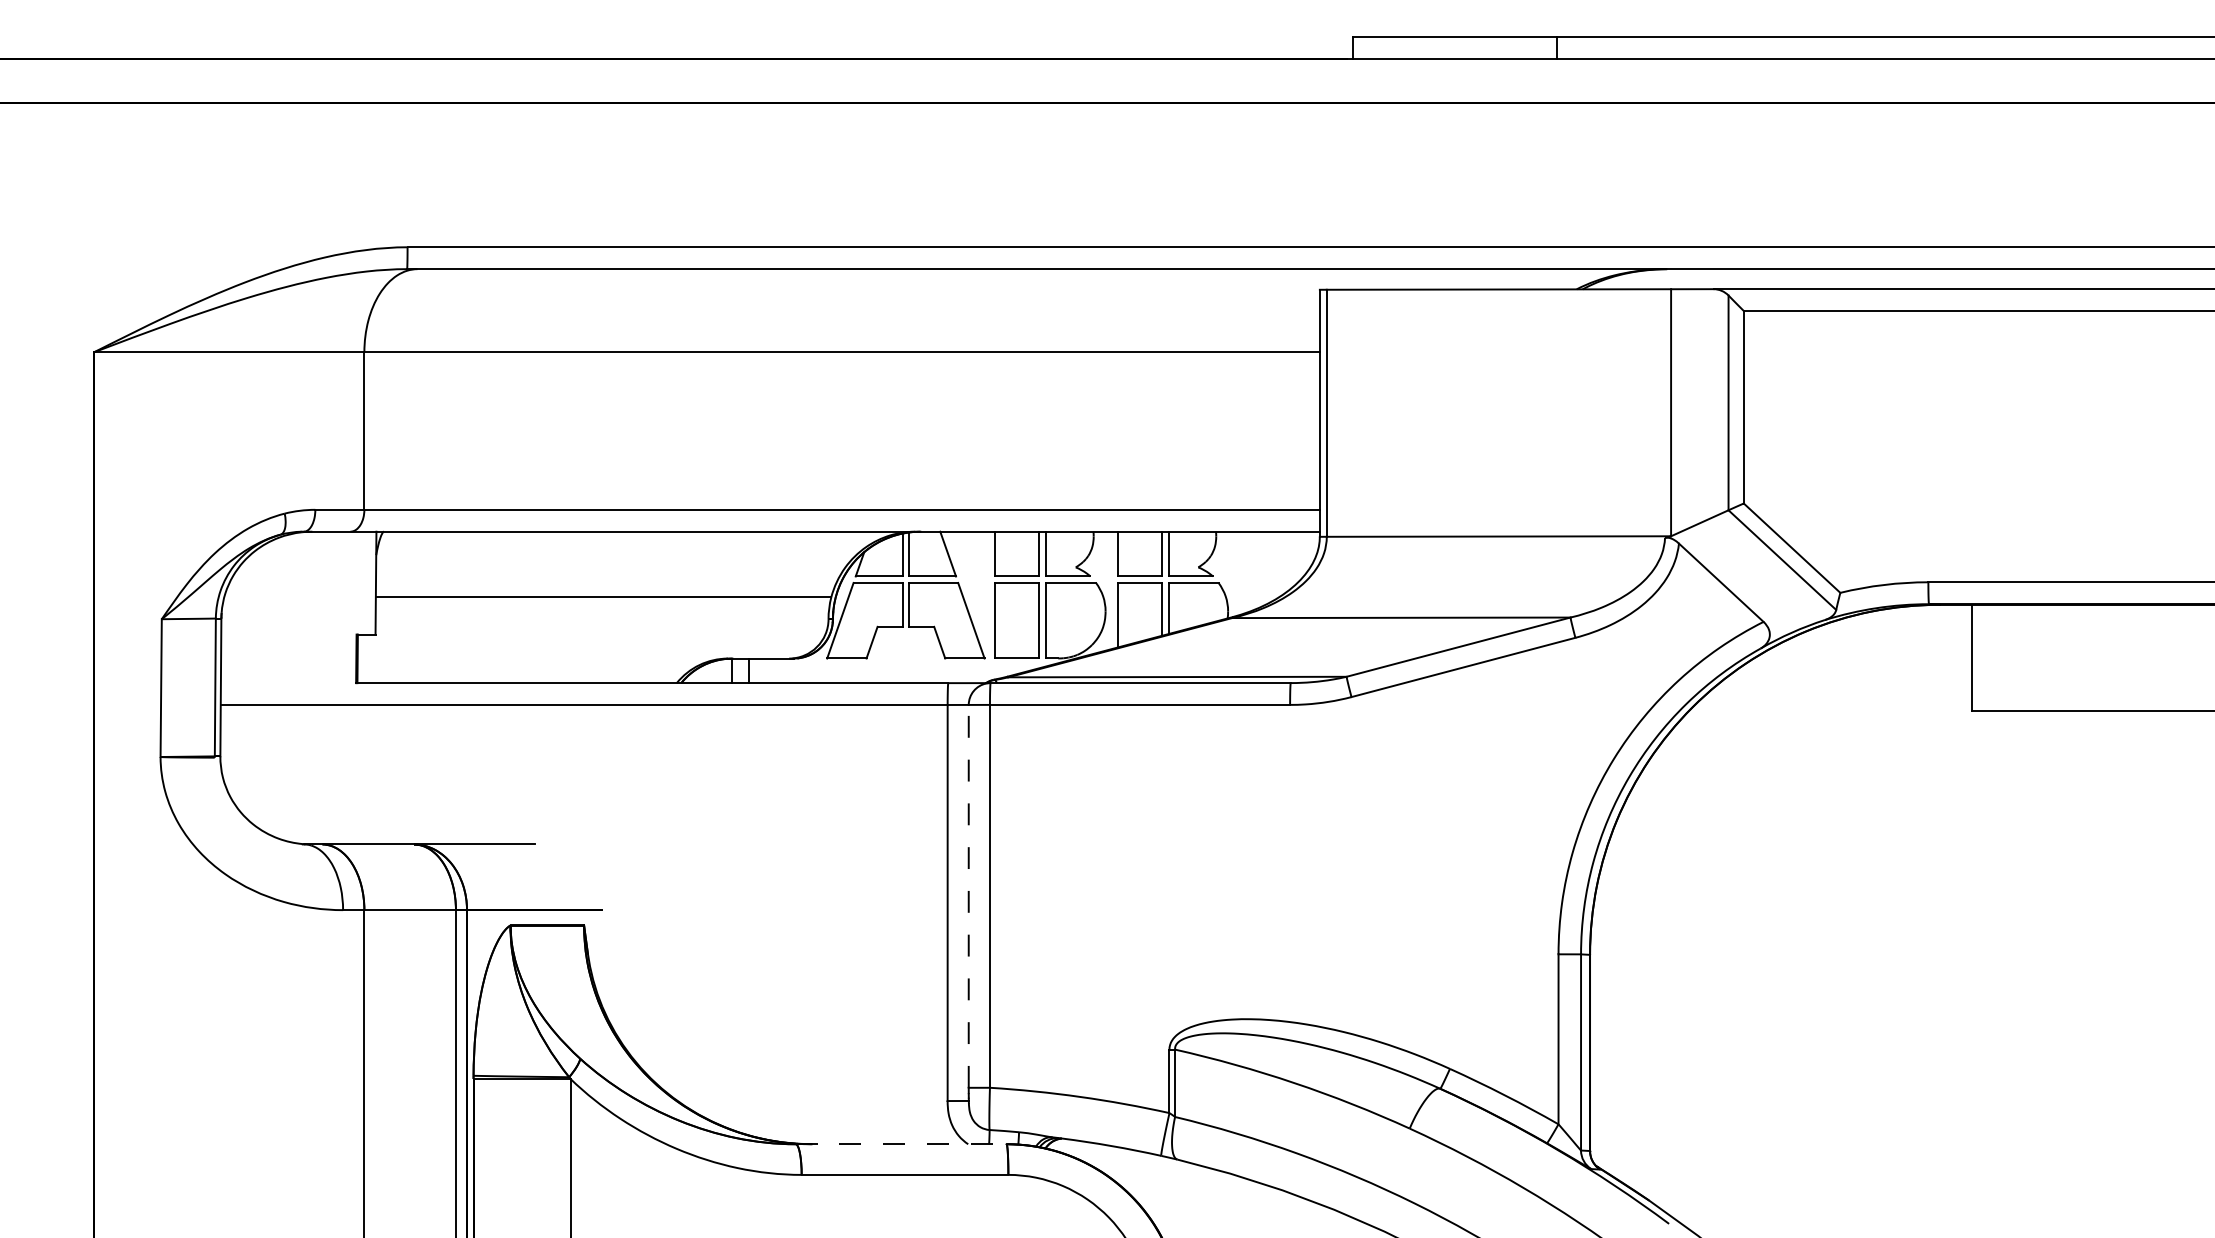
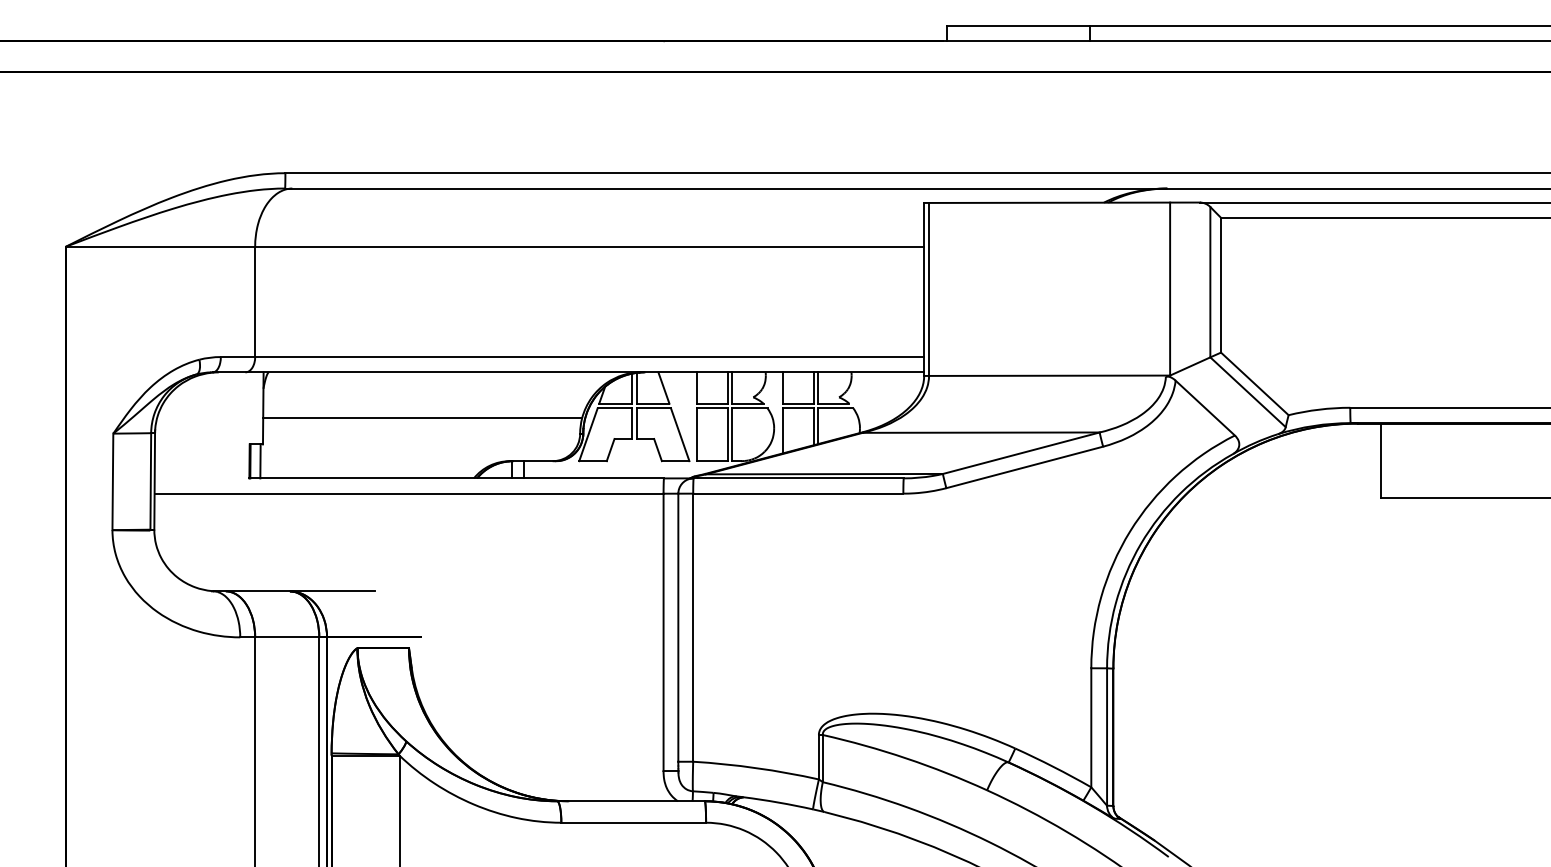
line: (371, 658) -> (260, 461), added
line: (968, 895) -> (678, 627), dashed -> solid
line: (901, 1144) -> (631, 801), dashed -> solid

